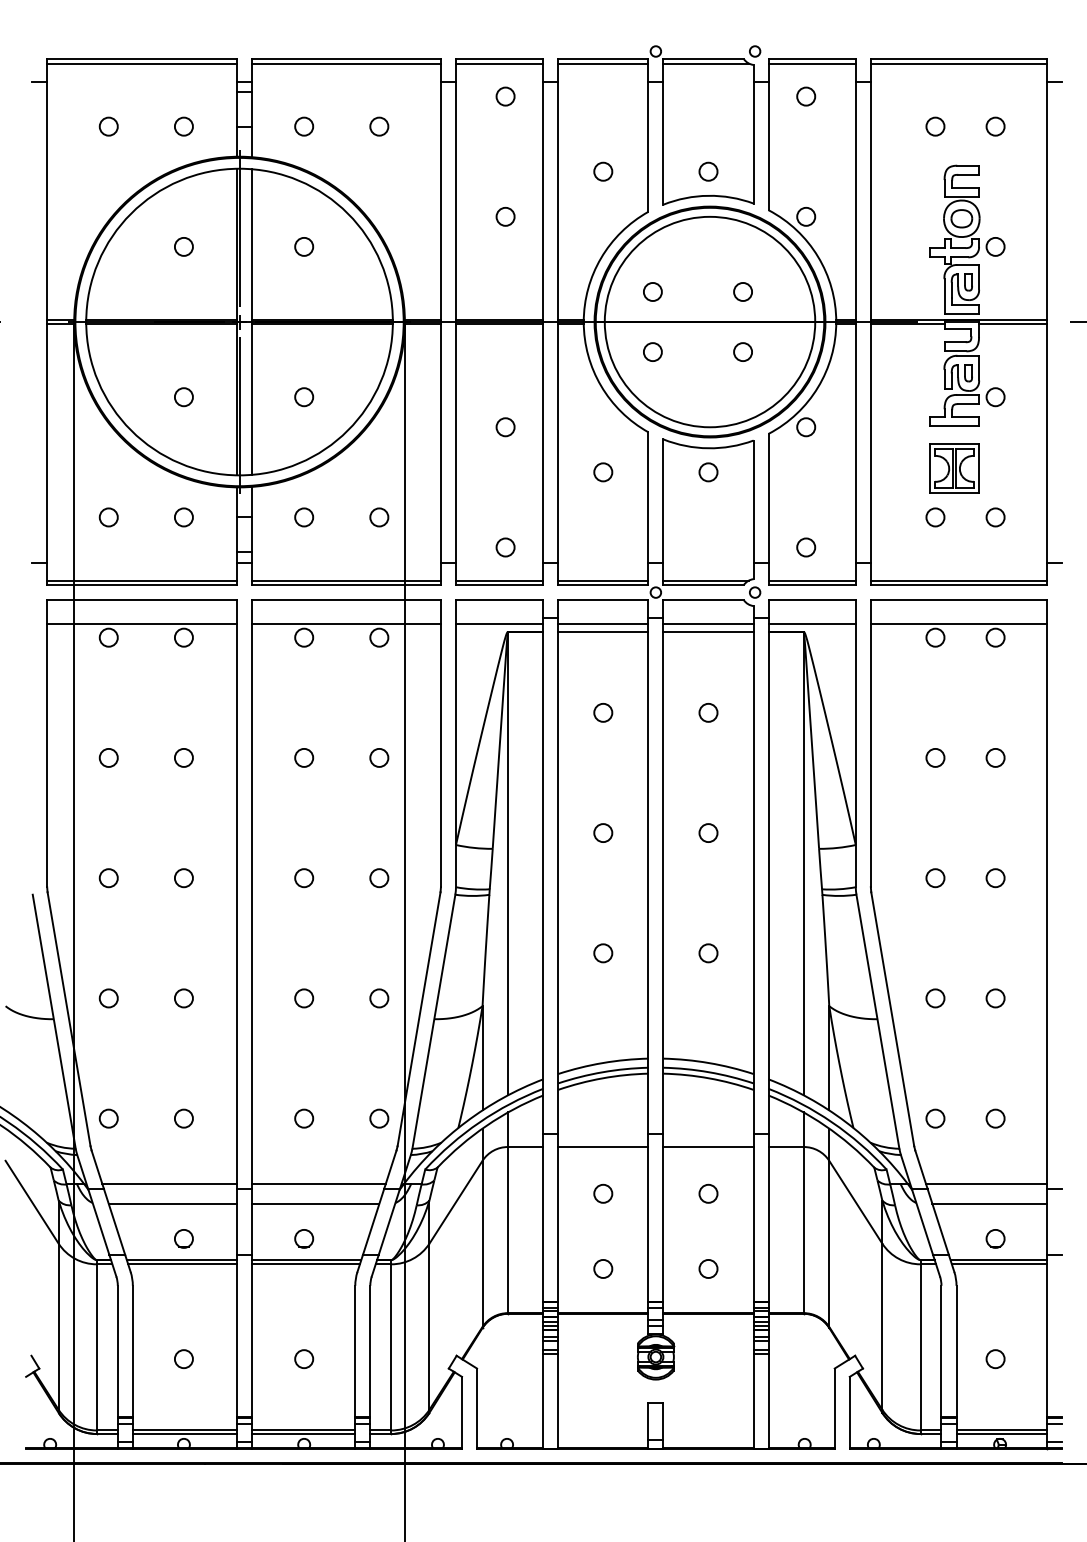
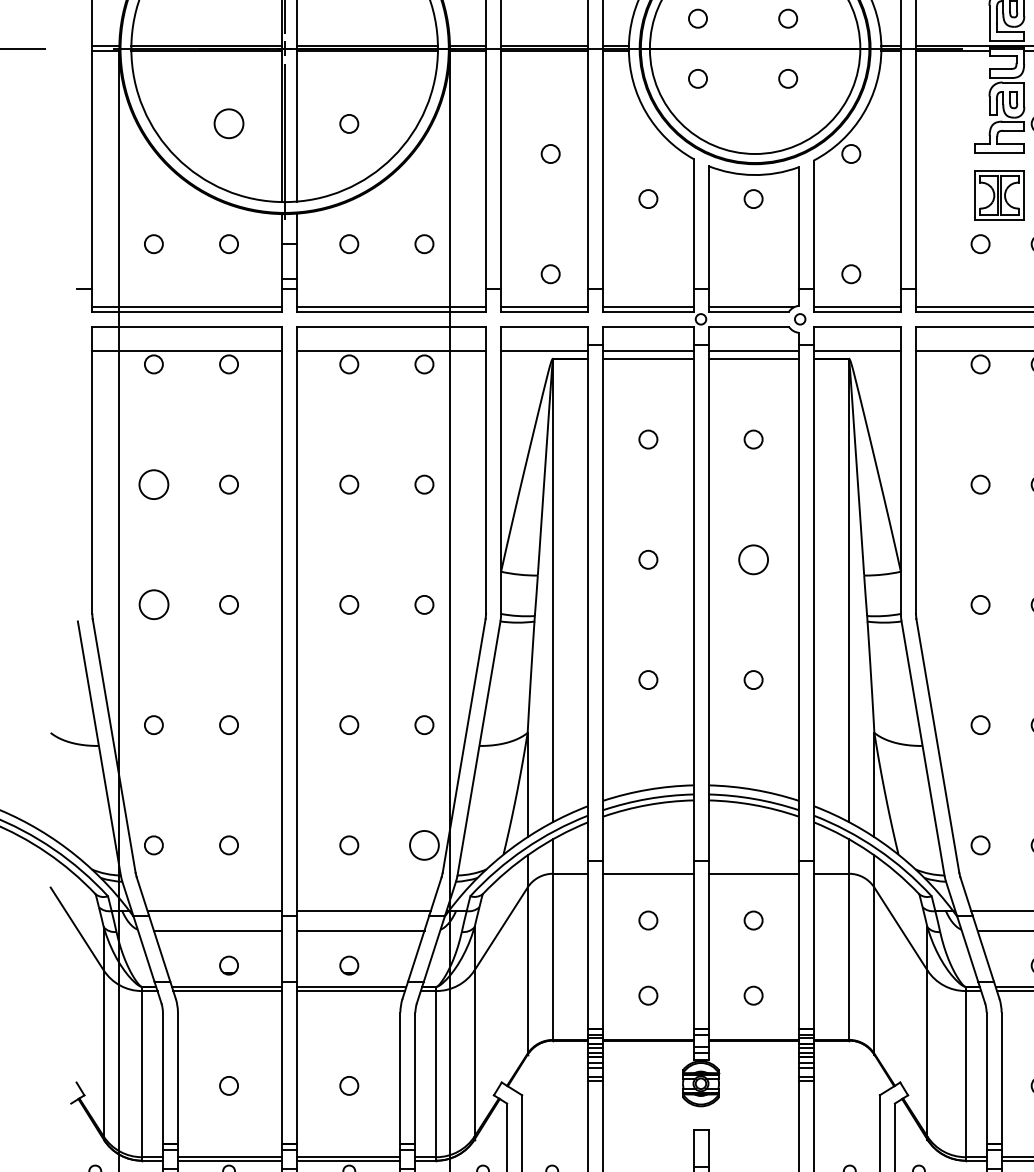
circle: (183, 397) -> (228, 124), size x1.6
circle: (108, 757) -> (153, 484), size x1.6
circle: (708, 833) -> (753, 560), size x1.6
circle: (108, 878) -> (153, 605), size x1.6
circle: (379, 1118) -> (424, 845), size x1.6

